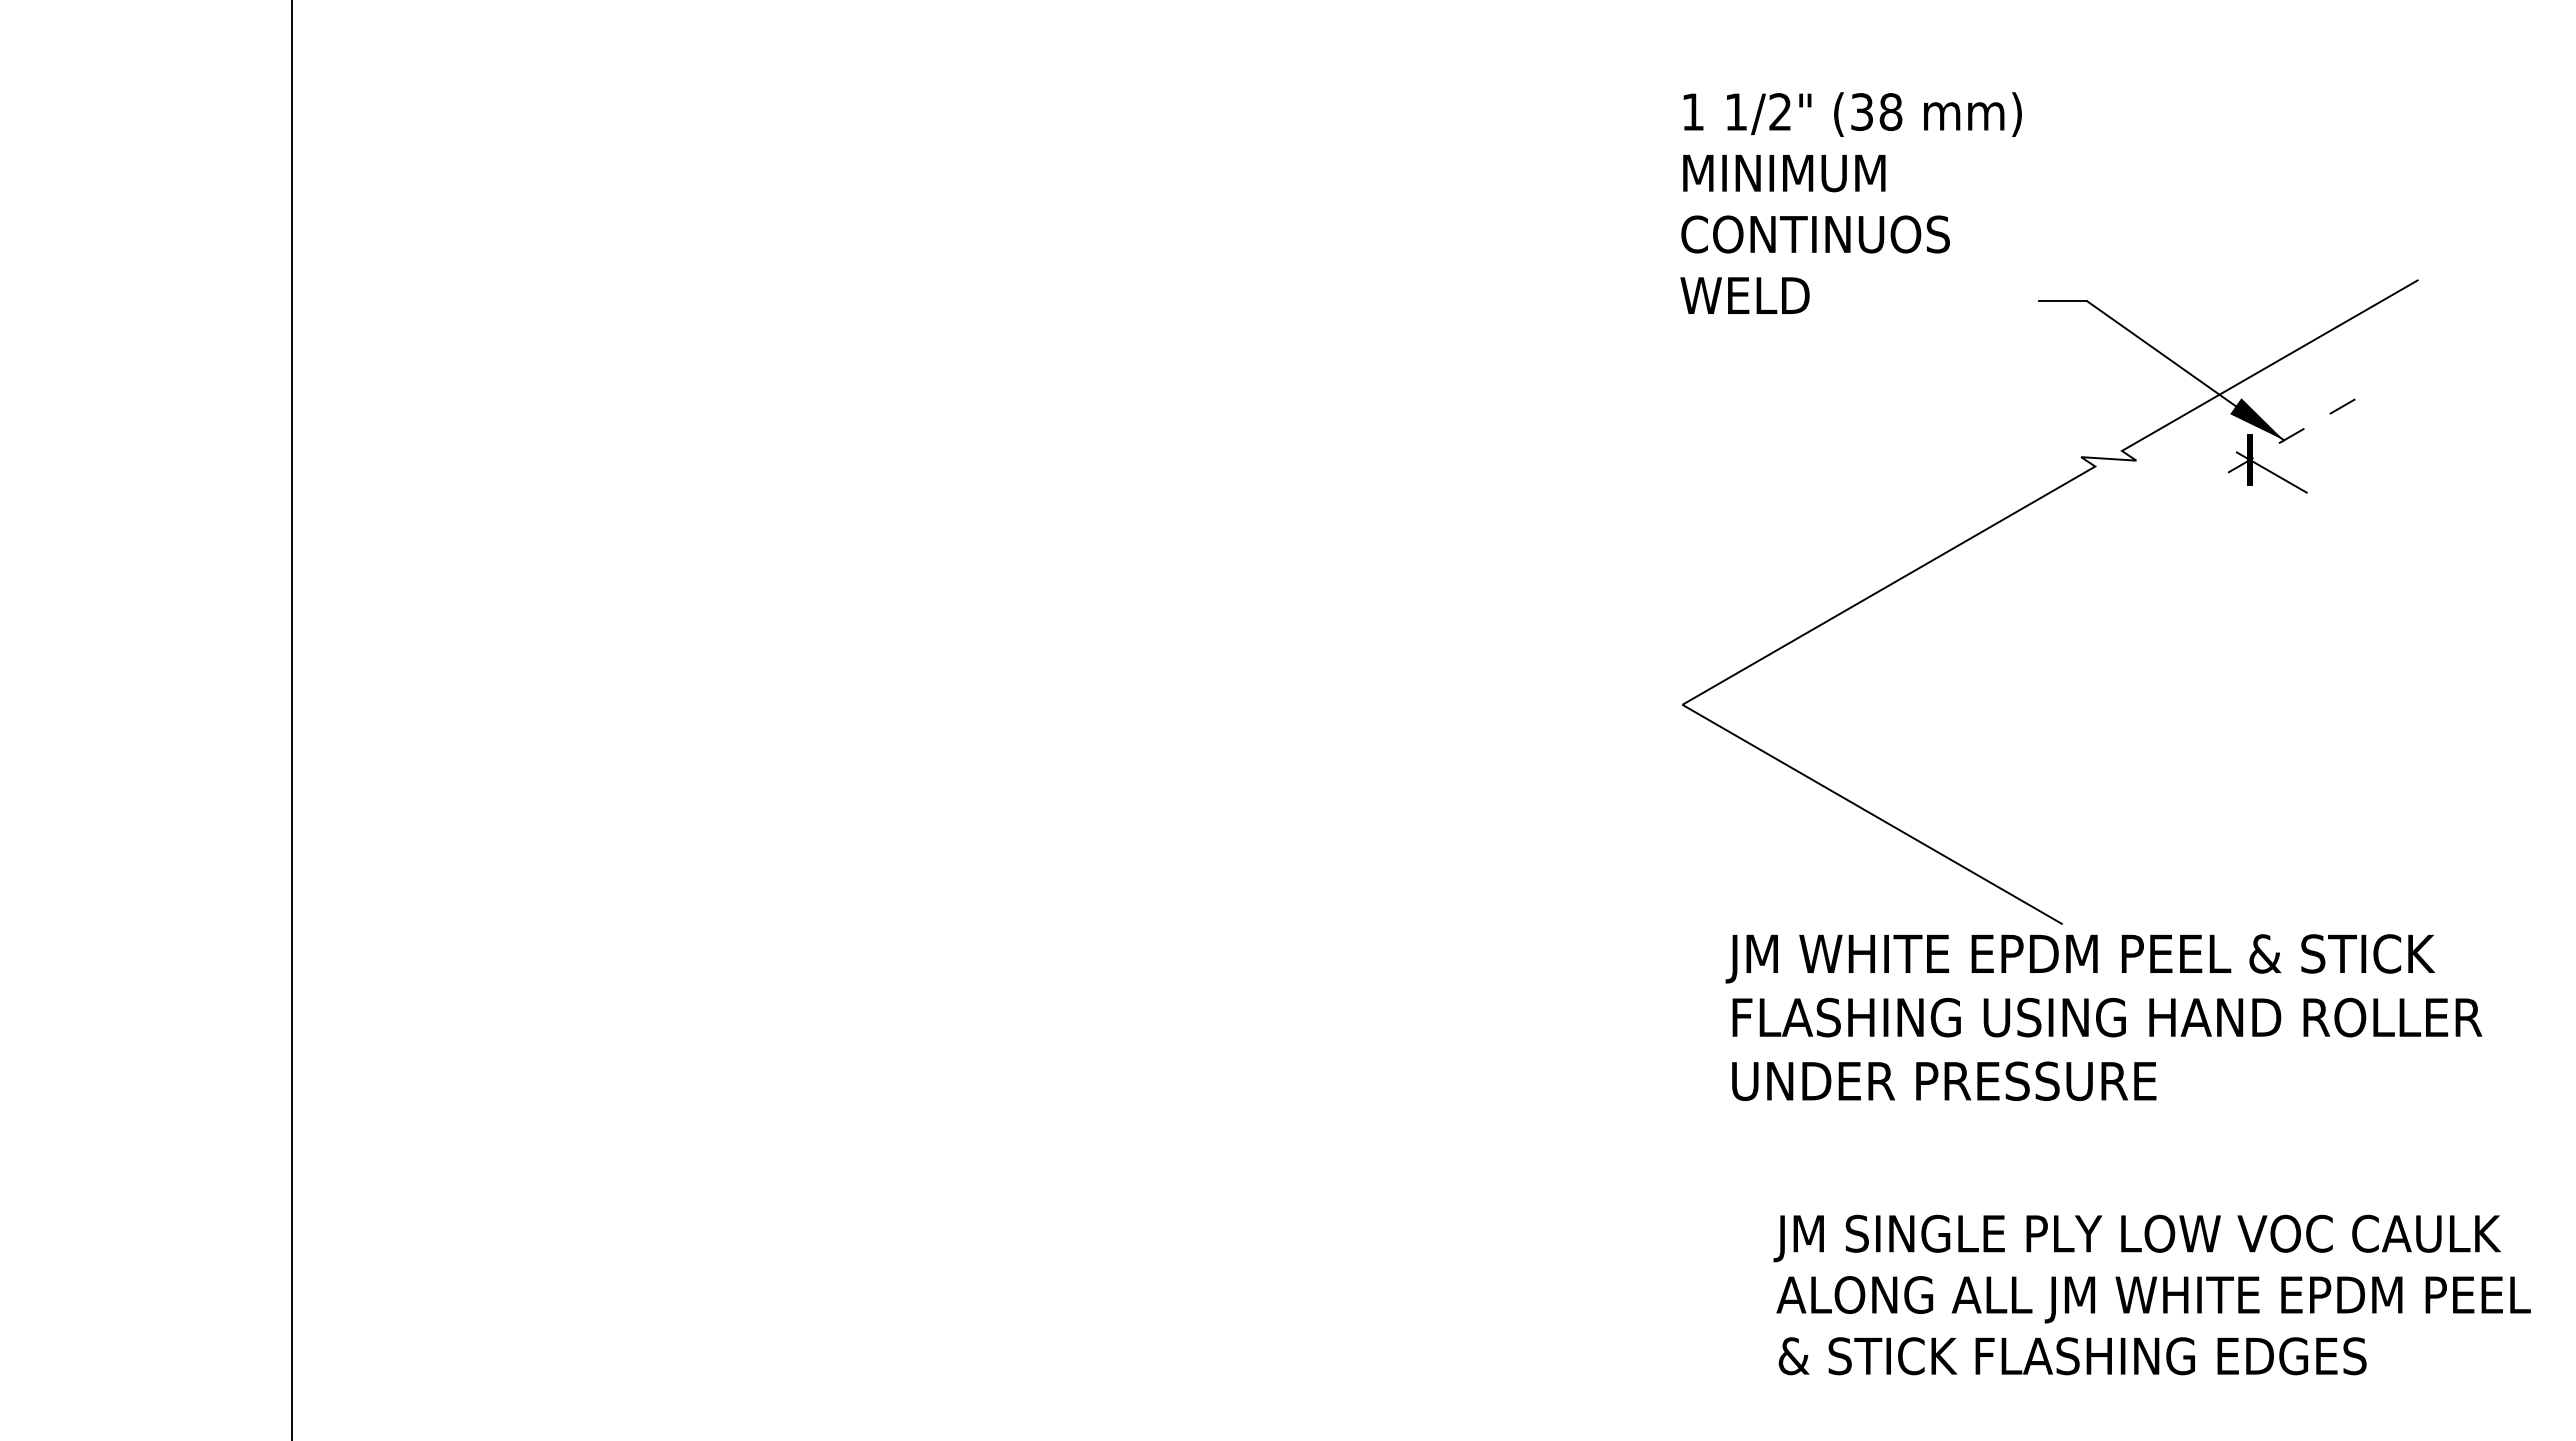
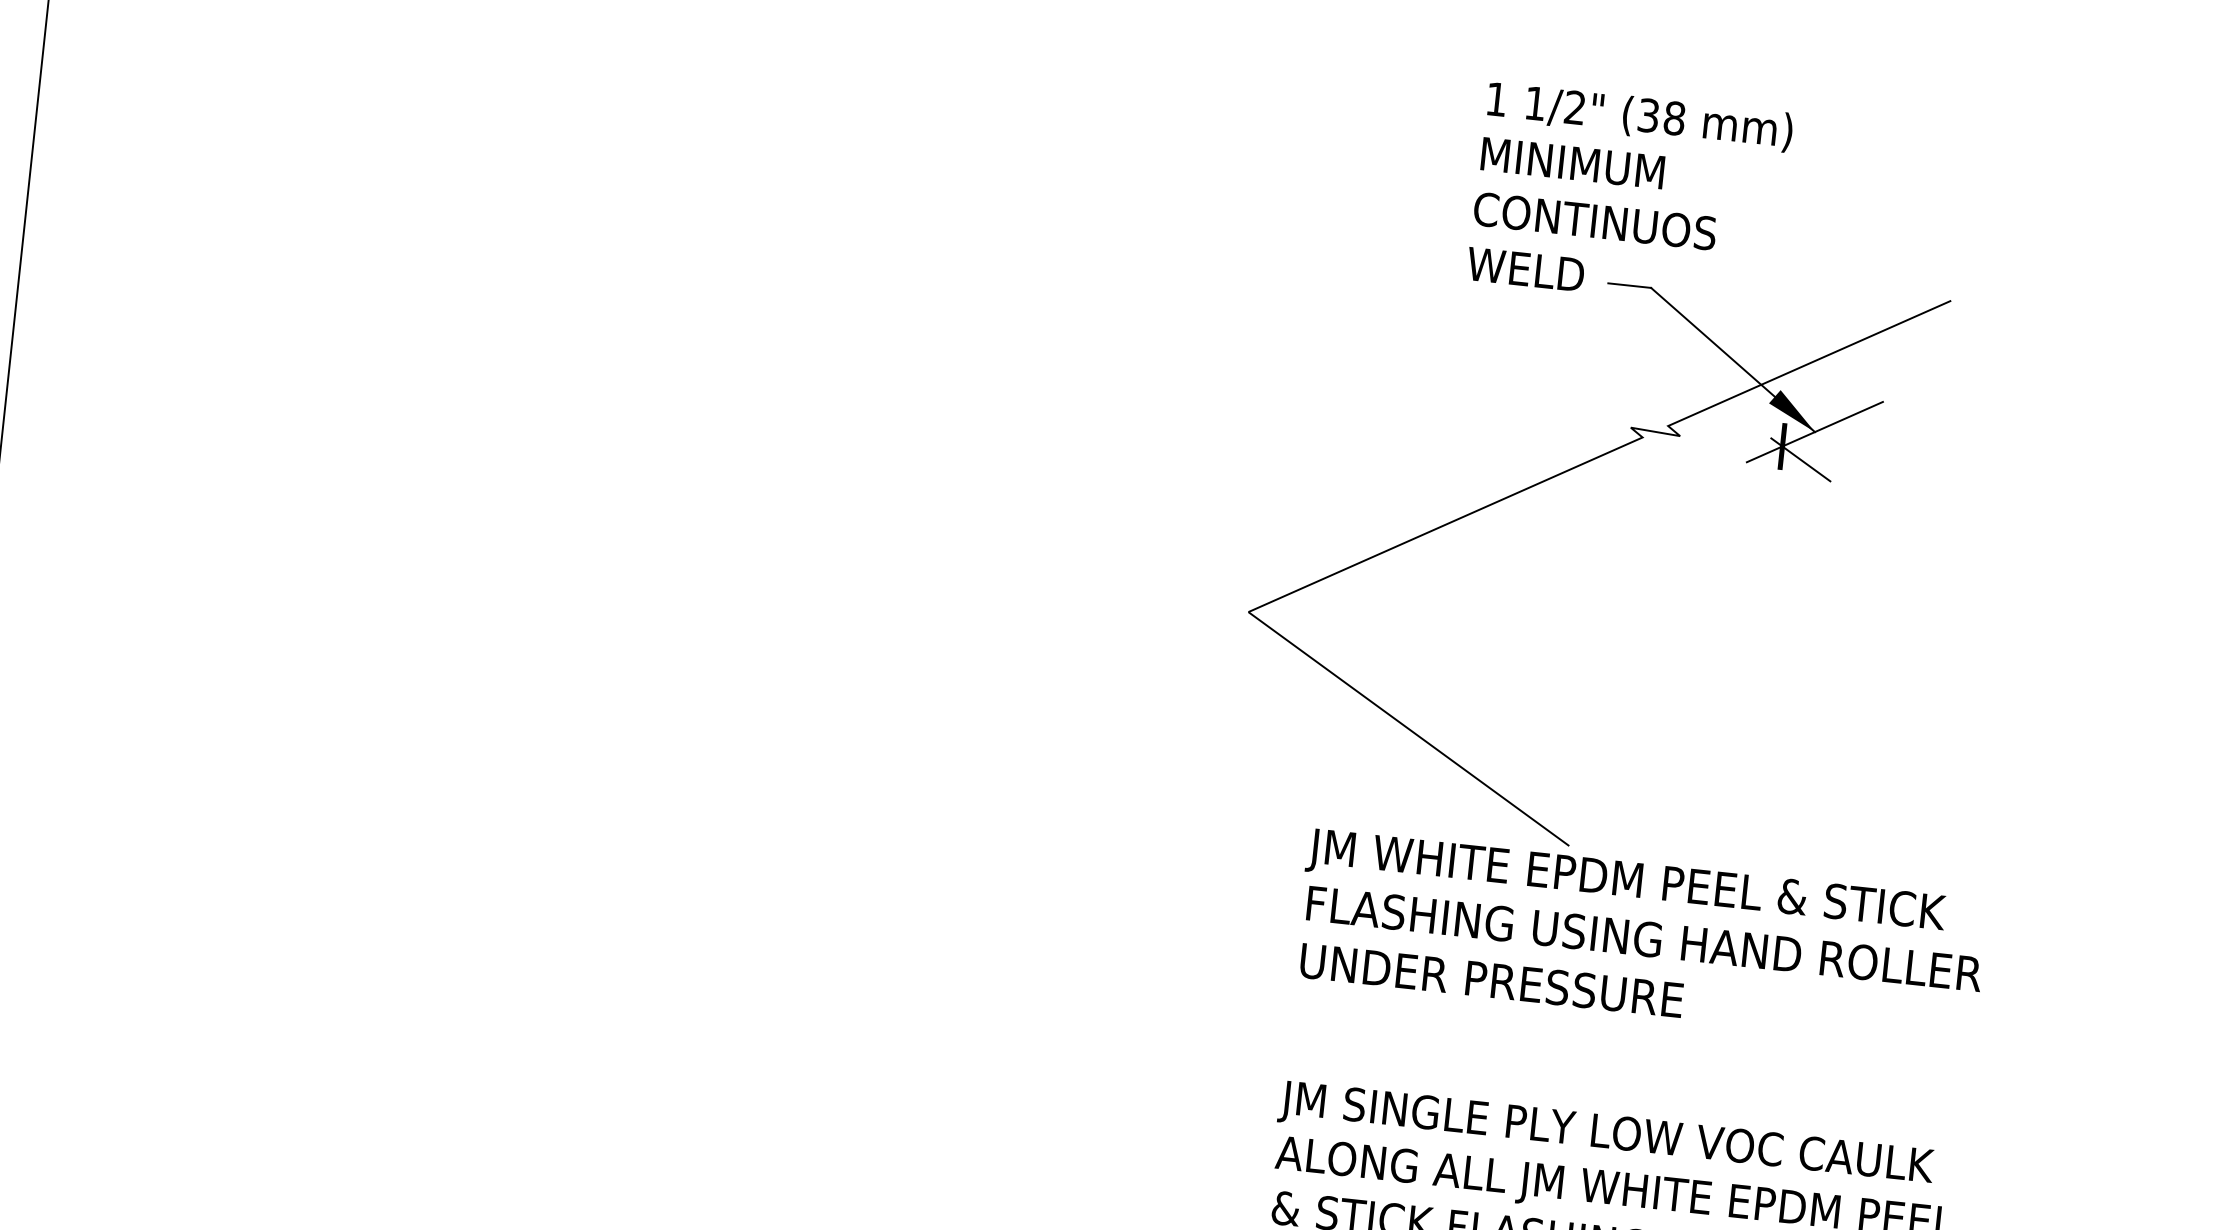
text: (1850, 202) -> (1629, 195), moved
line: (2283, 440) -> (1814, 432), dashed -> solid
text: (2103, 1017) -> (1641, 938), moved

